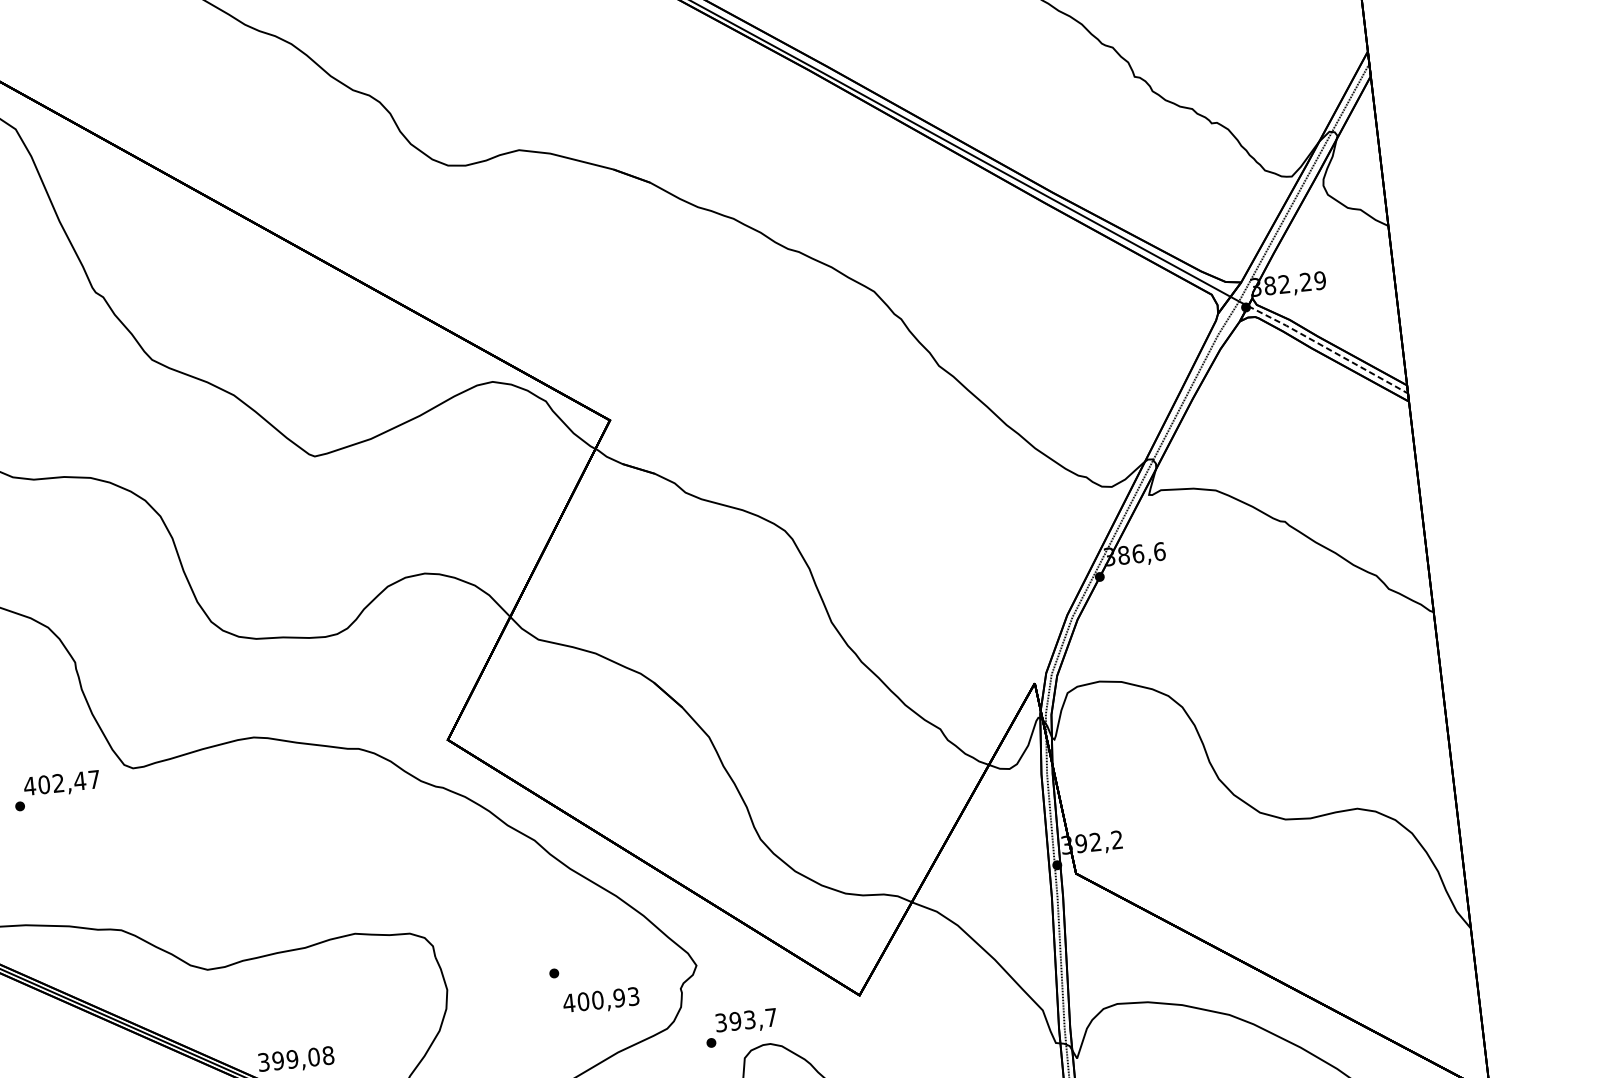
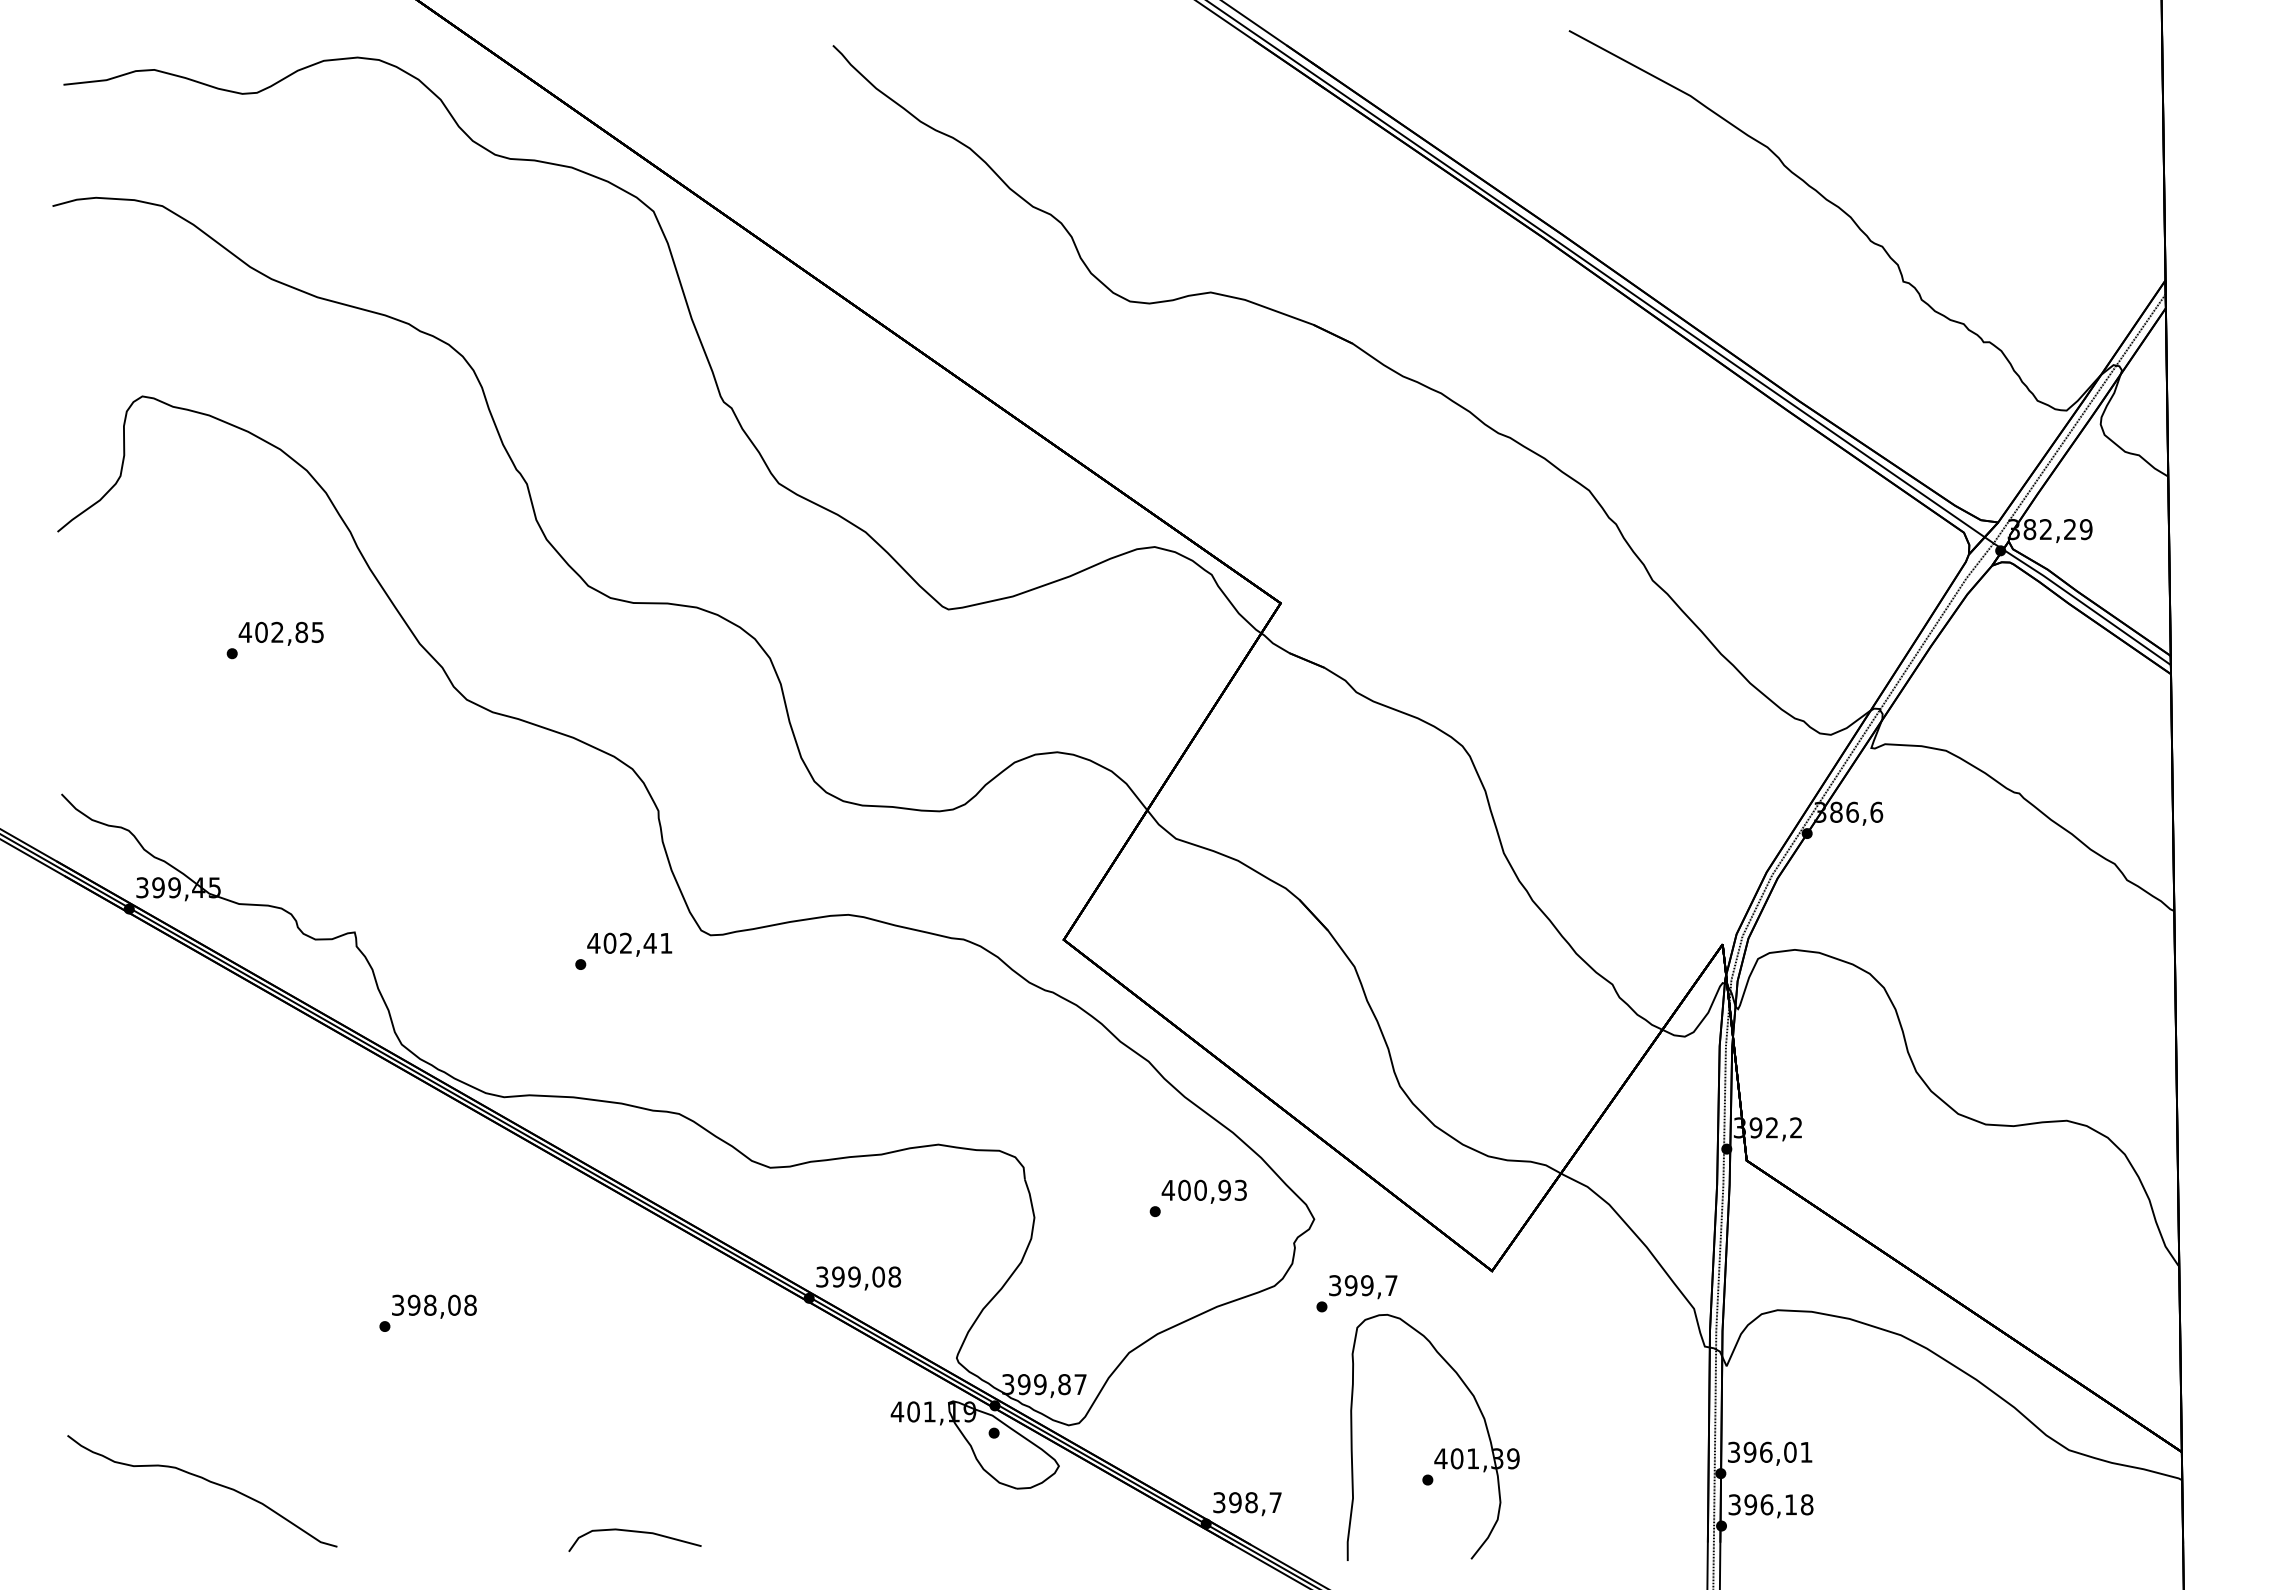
line: (1327, 349) -> (2086, 606), dashed -> solid
text: (94, 779) -> (666, 943), 402,47 -> 402,41
text: (600, 1000) -> (1203, 1191), moved
text: (749, 1019) -> (1367, 1285), 393,7 -> 399,7

